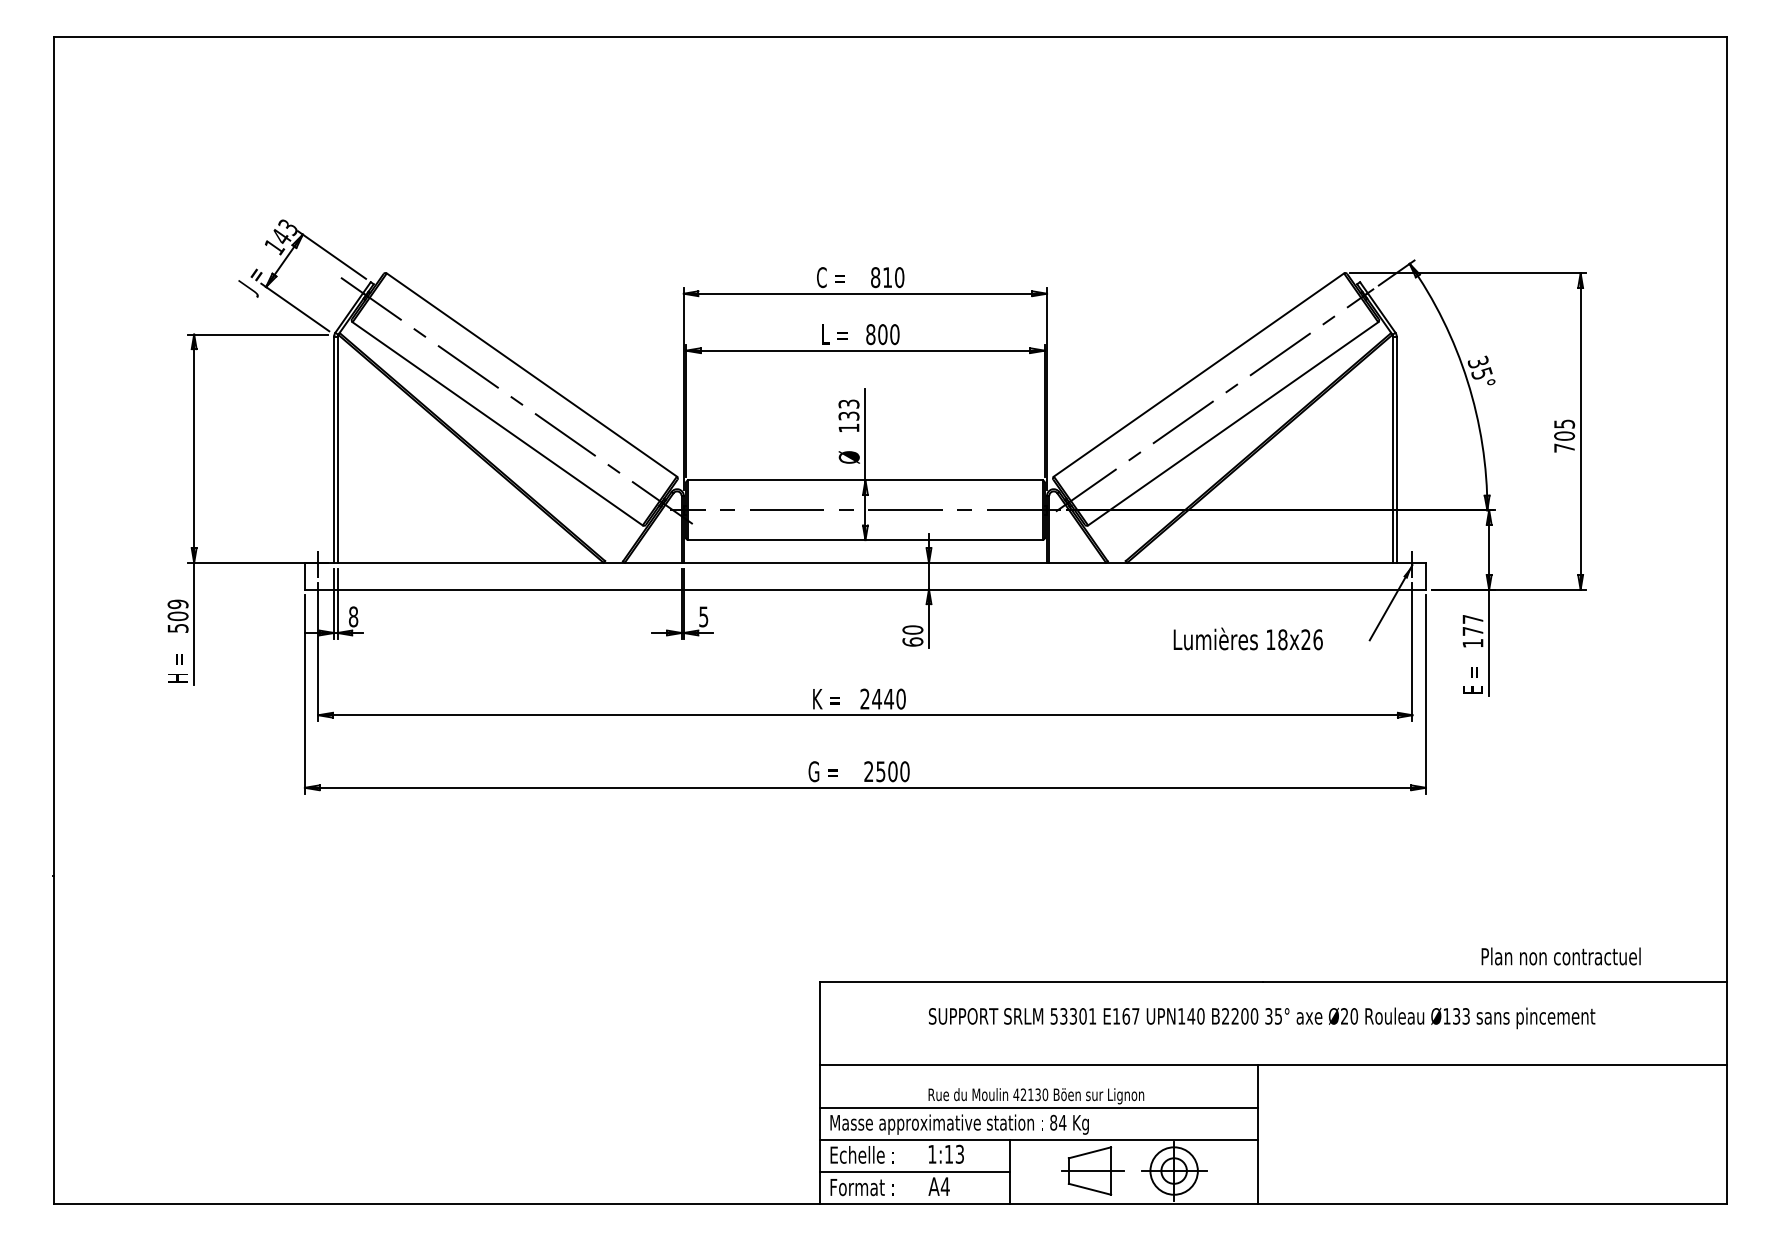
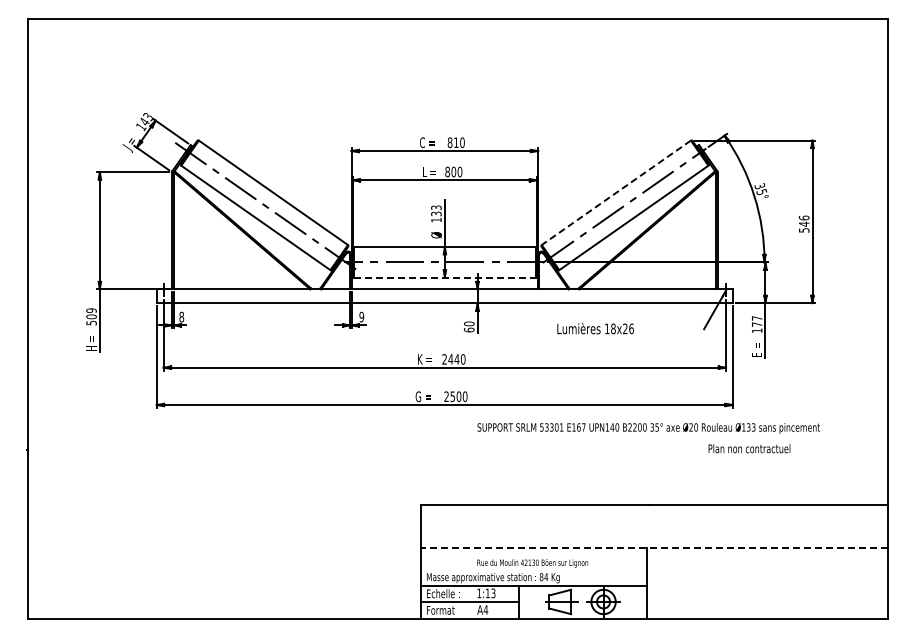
line: (1197, 376) -> (615, 193), solid -> dashed
text: (1563, 434) -> (803, 223), 705 -> 546
line: (866, 539) -> (445, 277), solid -> dashed
text: (703, 615) -> (361, 316), 5 -> 9
text: (1247, 638) -> (595, 328), moved
text: (1561, 956) -> (749, 448), moved
text: (1261, 1018) -> (648, 428), moved
line: (1271, 1065) -> (653, 547), solid -> dashed
line: (1037, 1107) -> (533, 569), removed

